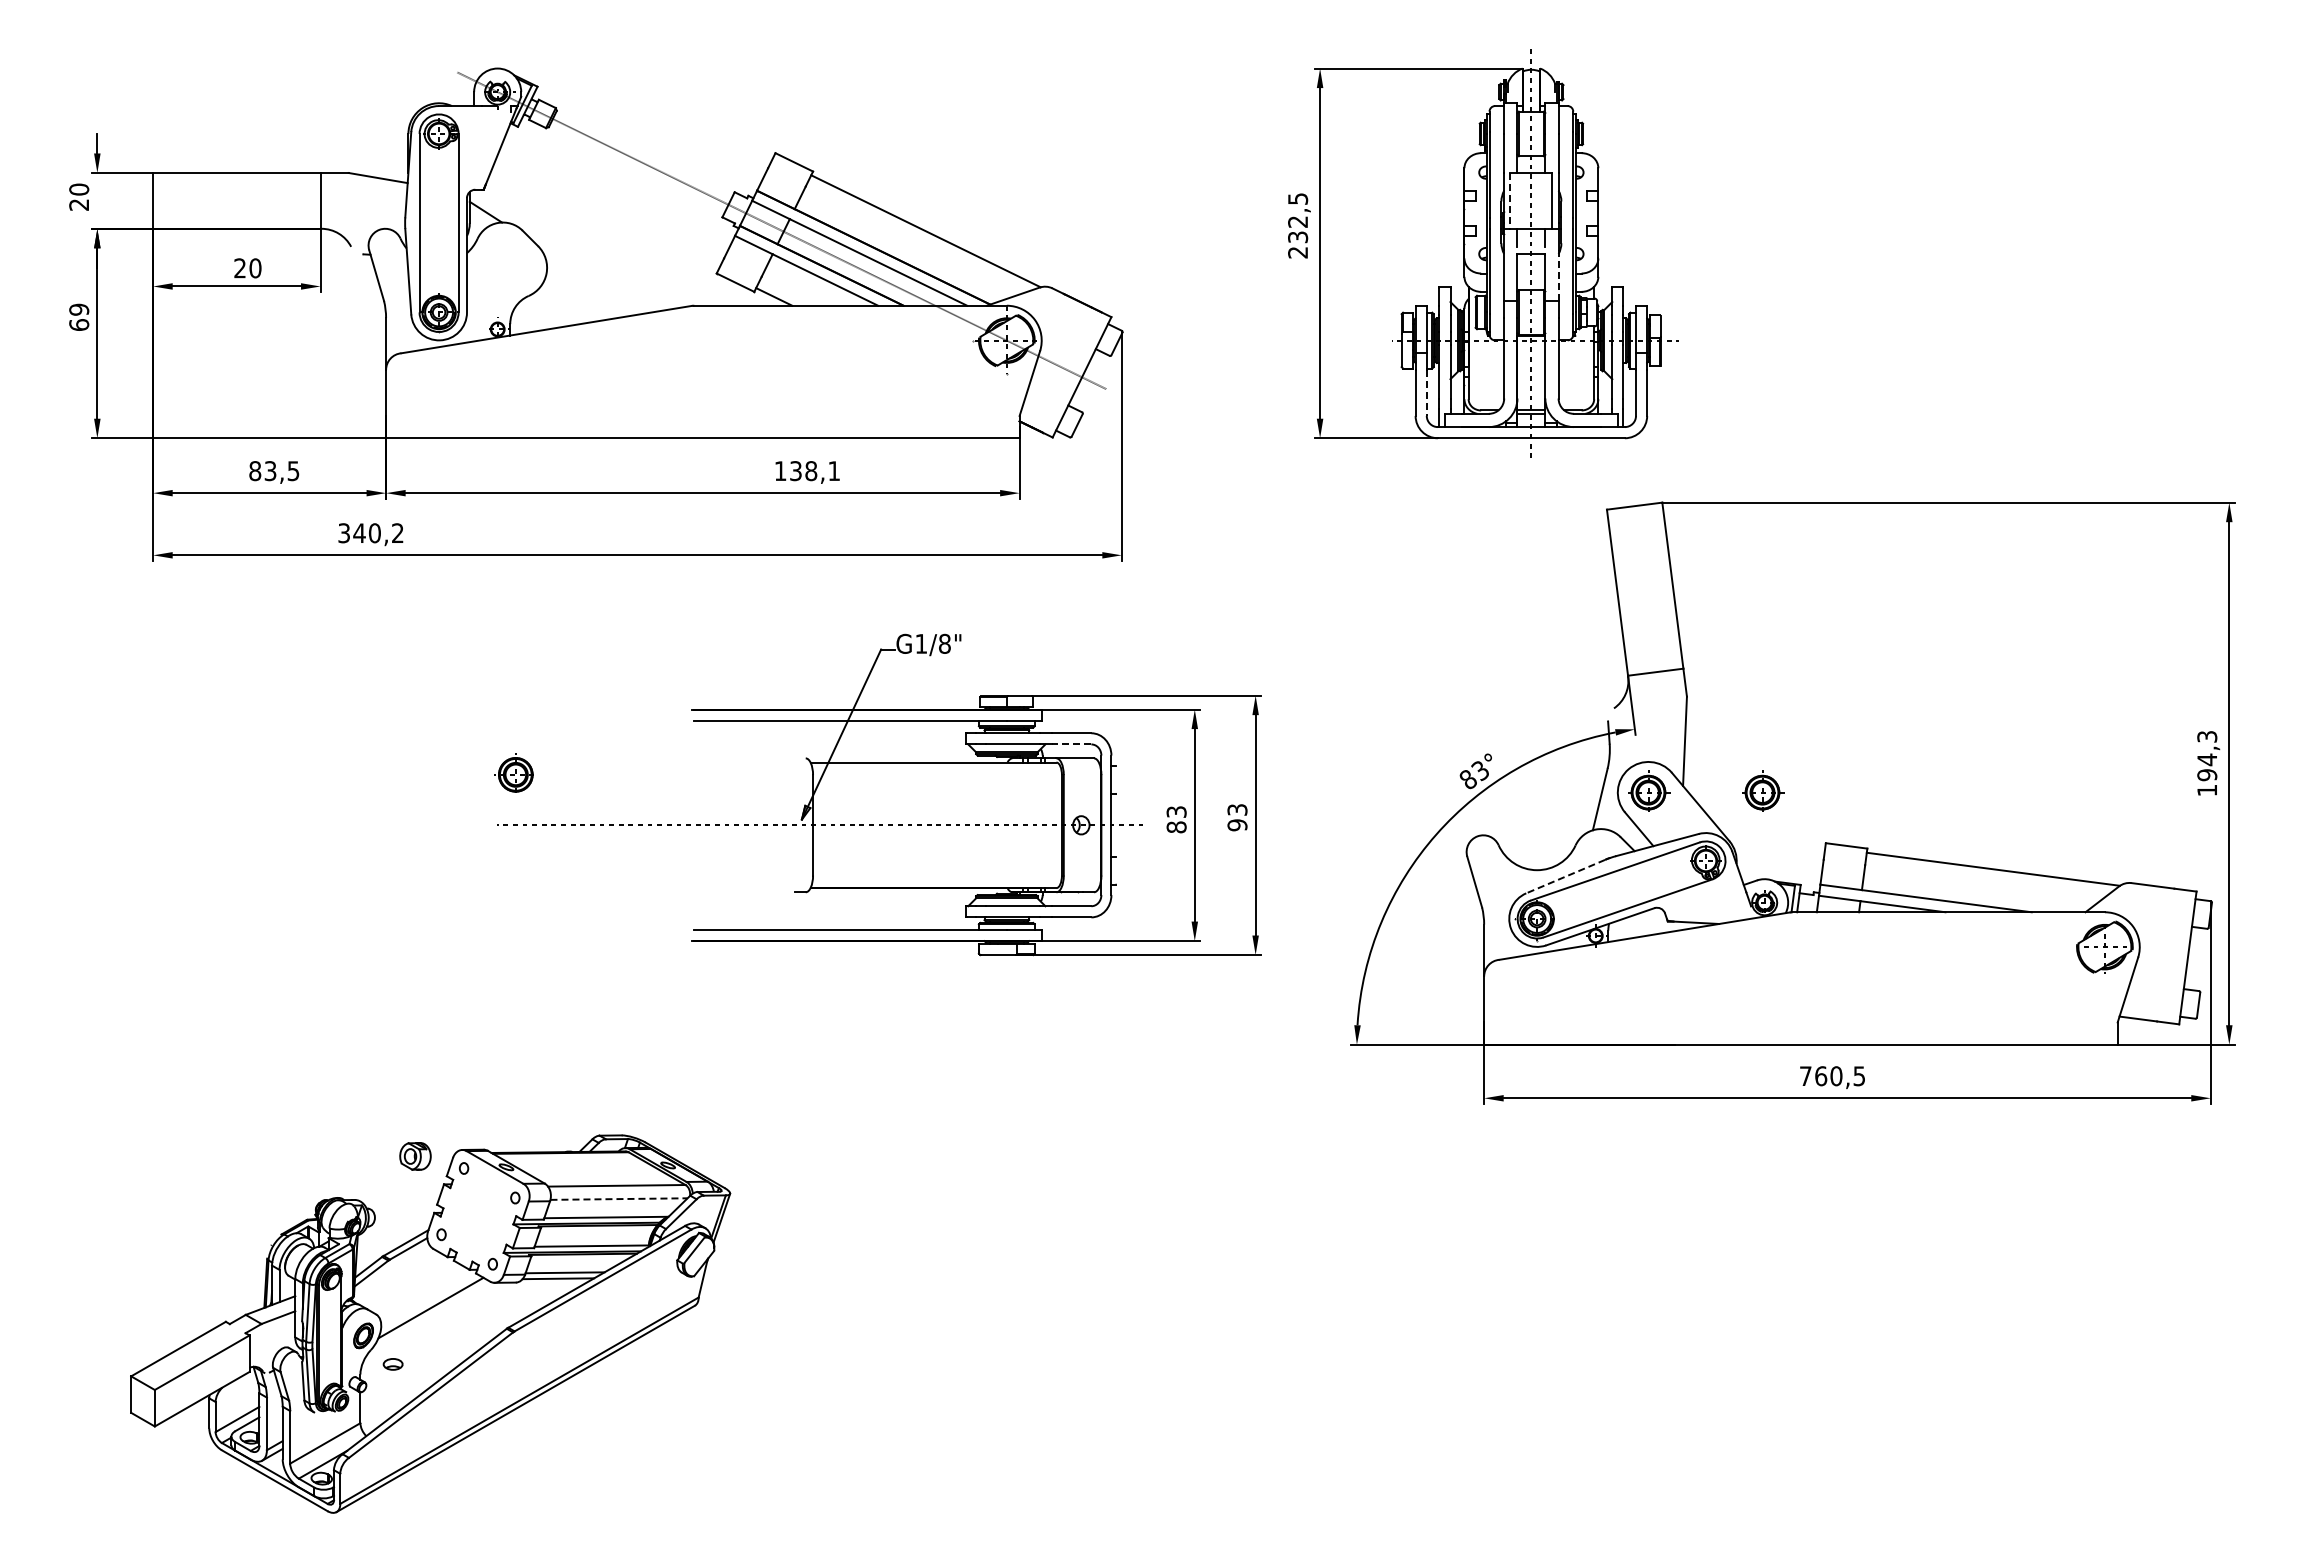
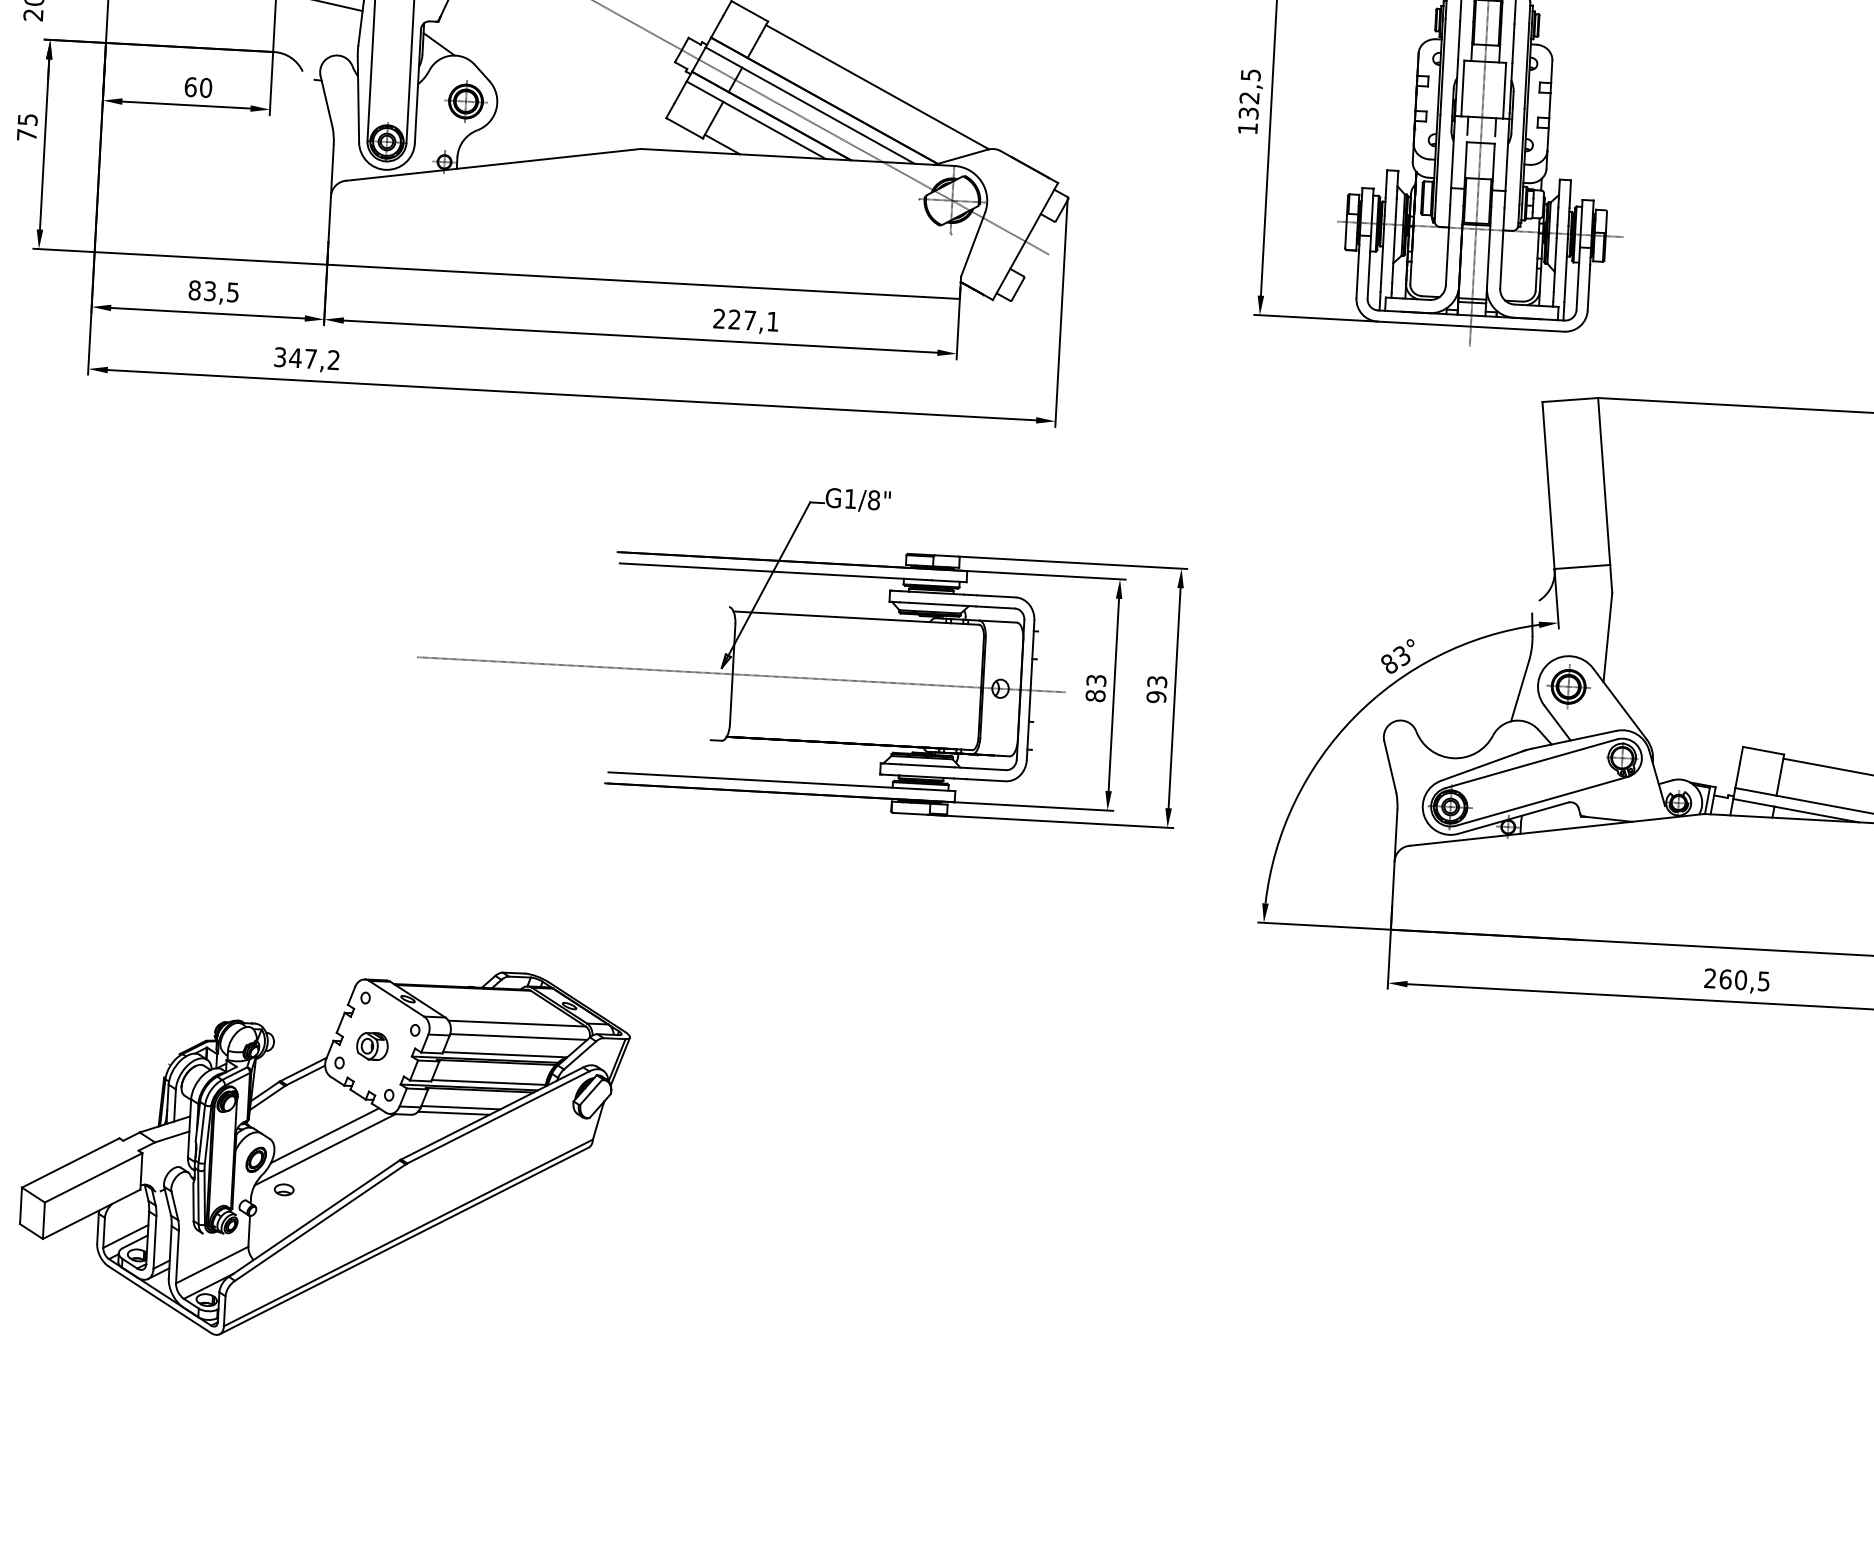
line: (1510, 200) -> (1462, 88), dashed -> solid
text: (1297, 252) -> (1247, 128), 232,5 -> 132,5
text: (240, 268) -> (191, 87), 20 -> 60
line: (1558, 275) -> (1506, 165), dashed -> solid
text: (79, 316) -> (27, 126), 69 -> 75
line: (1426, 392) -> (1368, 275), dashed -> solid
text: (795, 471) -> (734, 320), 138,1 -> 227,1
text: (374, 533) -> (310, 359), 340,2 -> 347,2
line: (1071, 744) -> (995, 607), dashed -> solid
part: (513, 772) -> (463, 99), moved
part: (1763, 790) -> (1683, 690), removed
line: (1565, 876) -> (1481, 766), dashed -> solid
text: (1805, 1075) -> (1710, 977), 760,5 -> 260,5
part: (415, 1156) -> (372, 1046), moved
line: (619, 1199) -> (519, 1037), dashed -> solid
line: (431, 1321) -> (324, 1149), added

